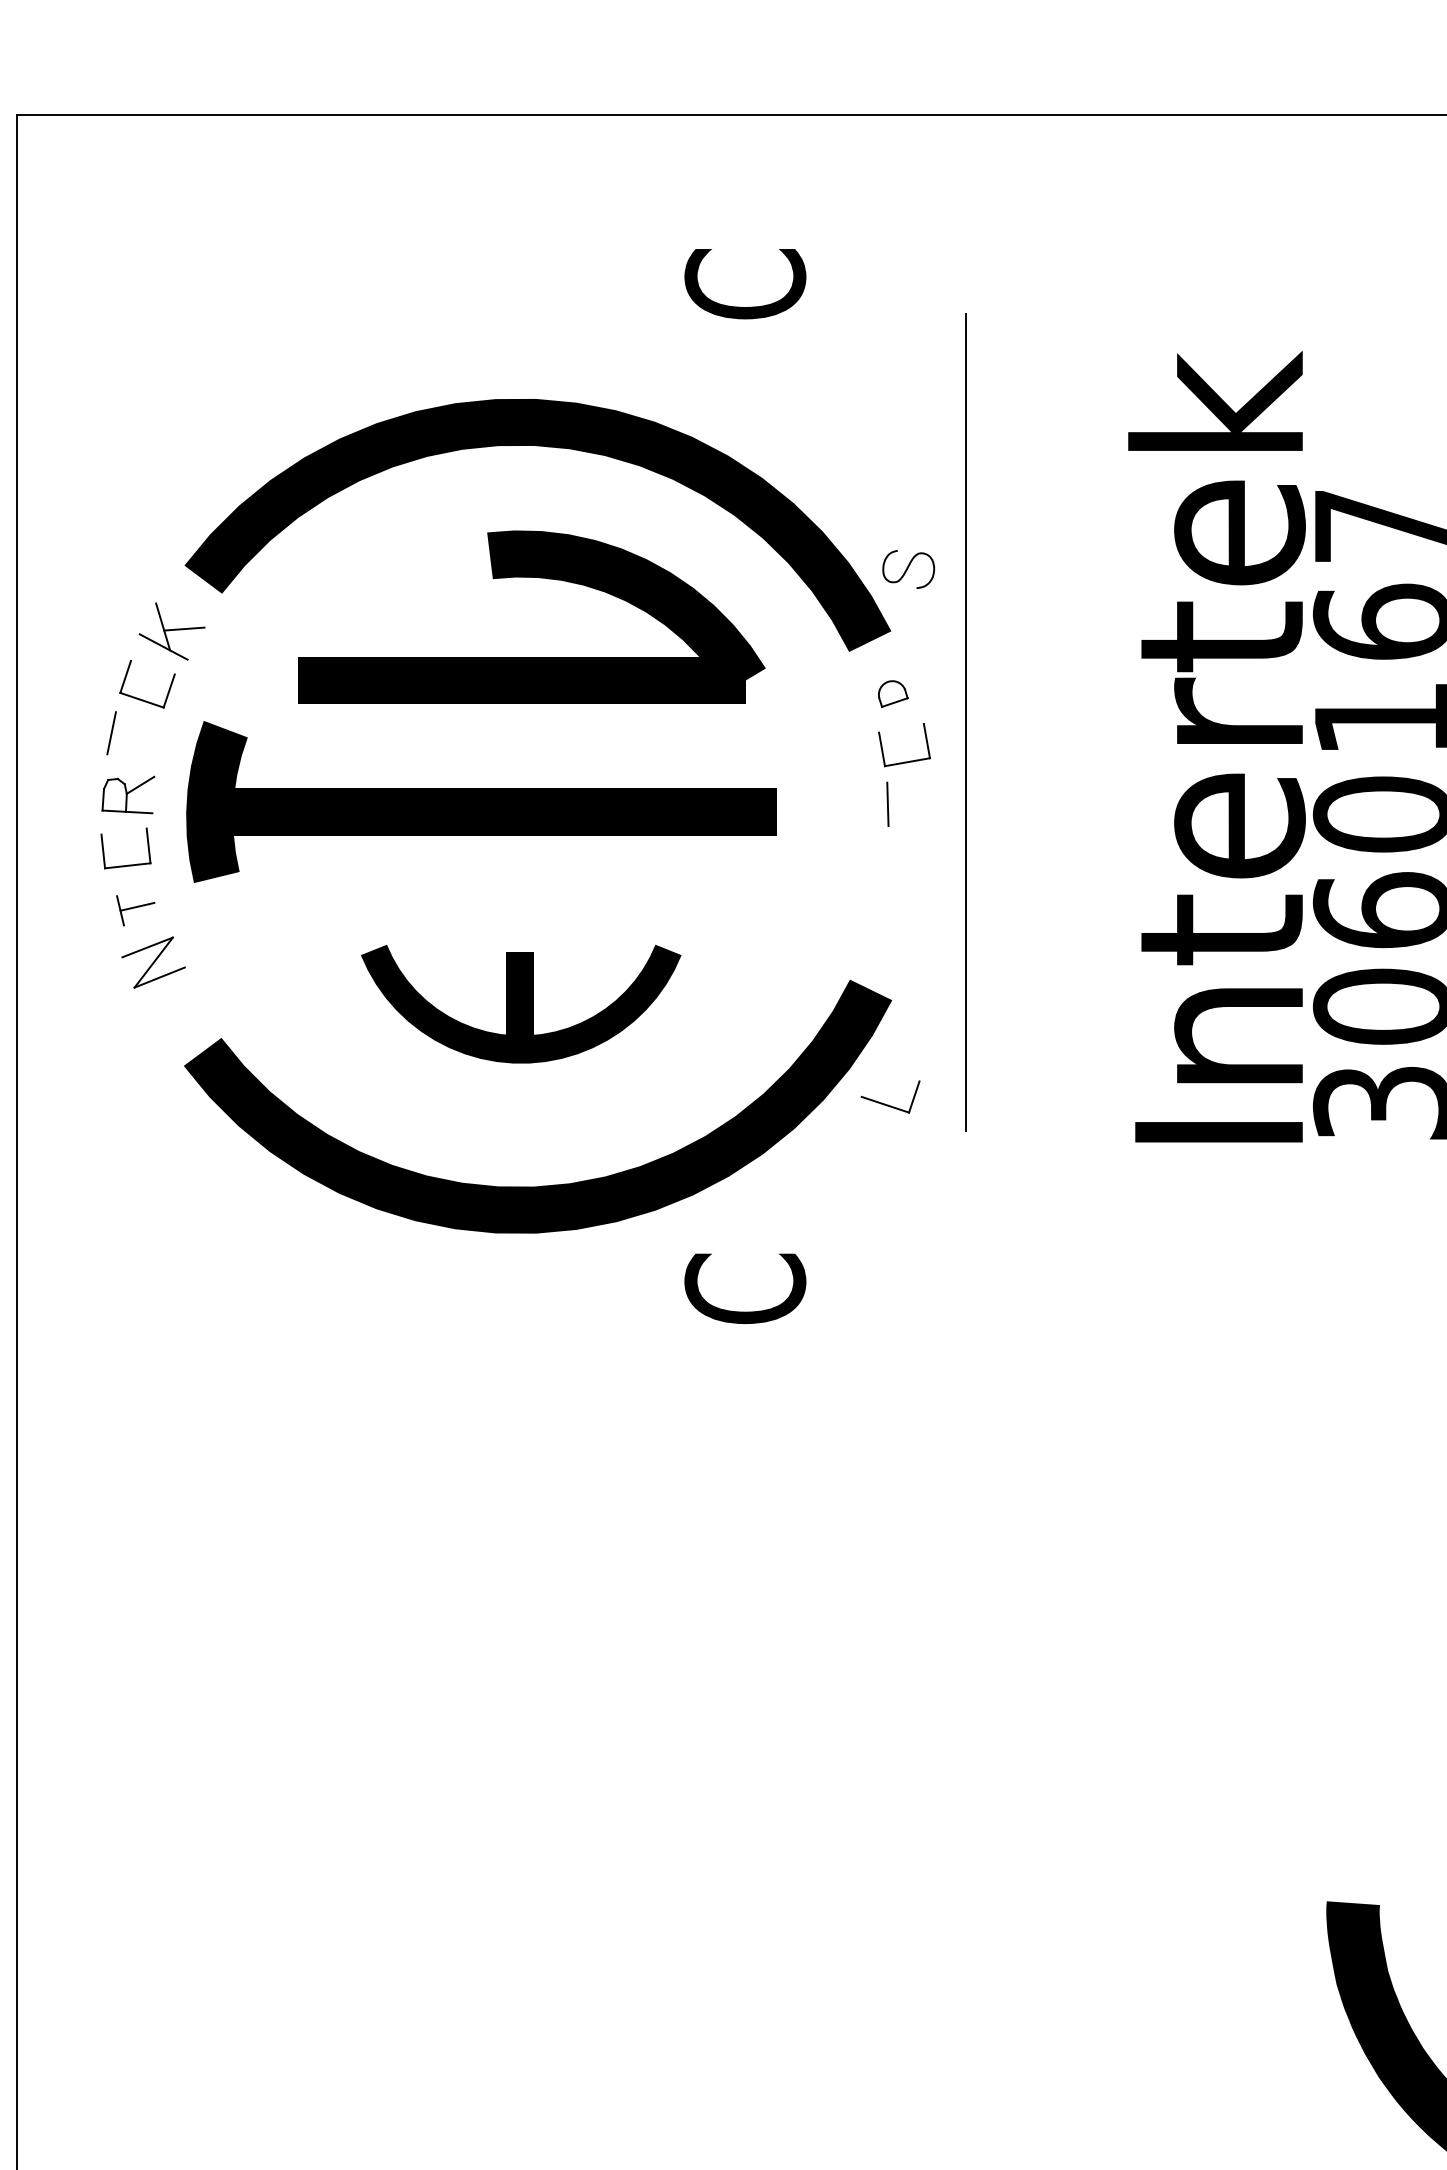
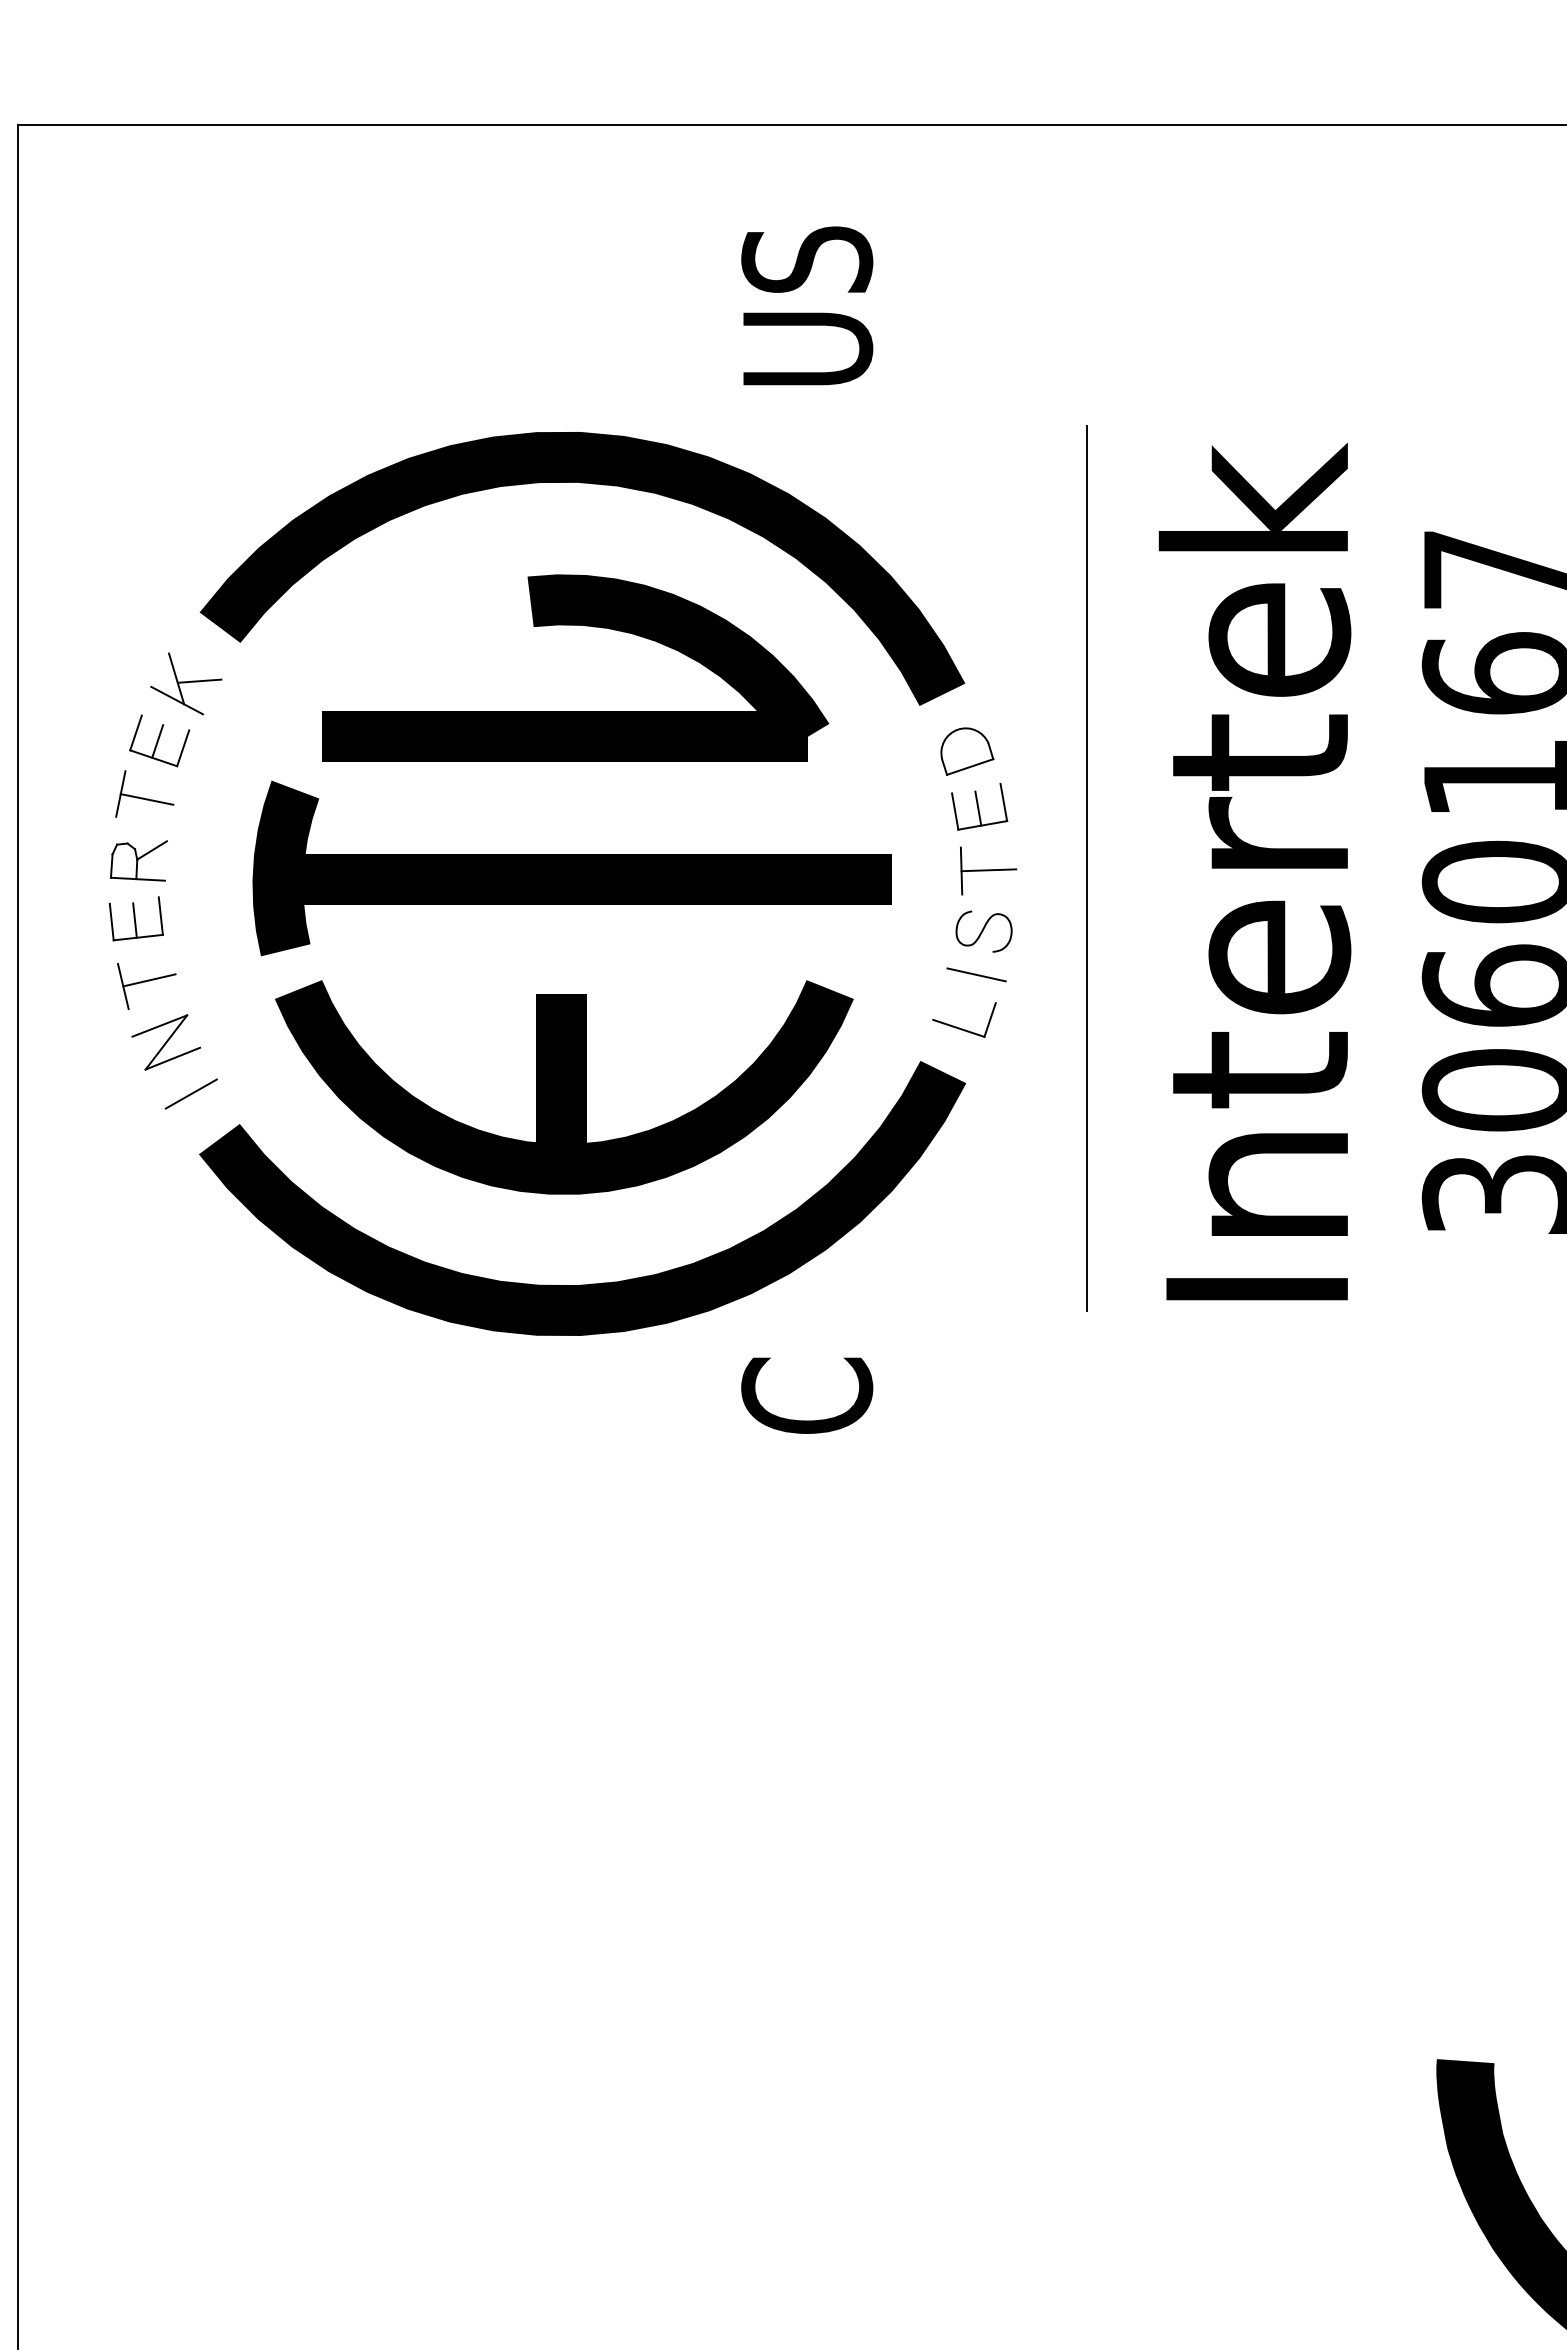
text: (745, 282) -> (807, 305), C -> US
curve: (908, 569) -> (983, 931), moved
line: (145, 684) -> (157, 741), added
part: (893, 693) -> (967, 751), size x1.67
line: (965, 722) -> (1086, 868), moved
line: (135, 738) -> (146, 799), added
line: (903, 746) -> (978, 808), added
text: (1216, 746) -> (1254, 871), moved
part: (480, 802) -> (571, 868), moved
line: (912, 803) -> (988, 870), added
line: (124, 850) -> (134, 920), added
line: (901, 899) -> (976, 974), added
part: (135, 910) -> (146, 985), size x1.43
part: (521, 1004) -> (564, 1087), size x1.67
line: (175, 1009) -> (190, 1093), added
part: (888, 1104) -> (962, 1028), moved

